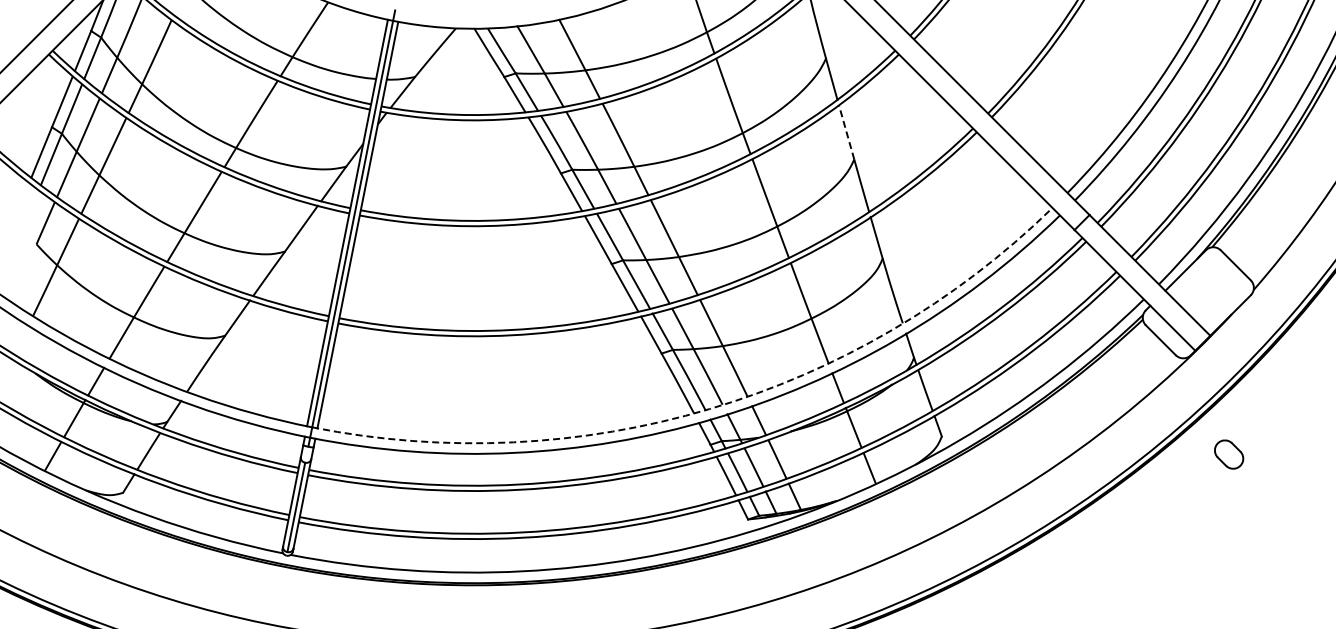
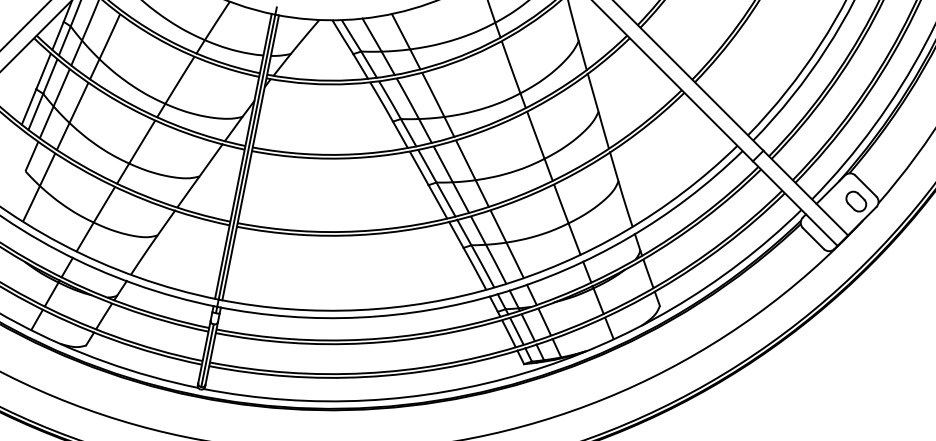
line: (846, 131) -> (593, 92), dashed -> solid
arc: (709, 409) -> (497, 287), dashed -> solid
part: (1229, 454) -> (856, 201), moved

